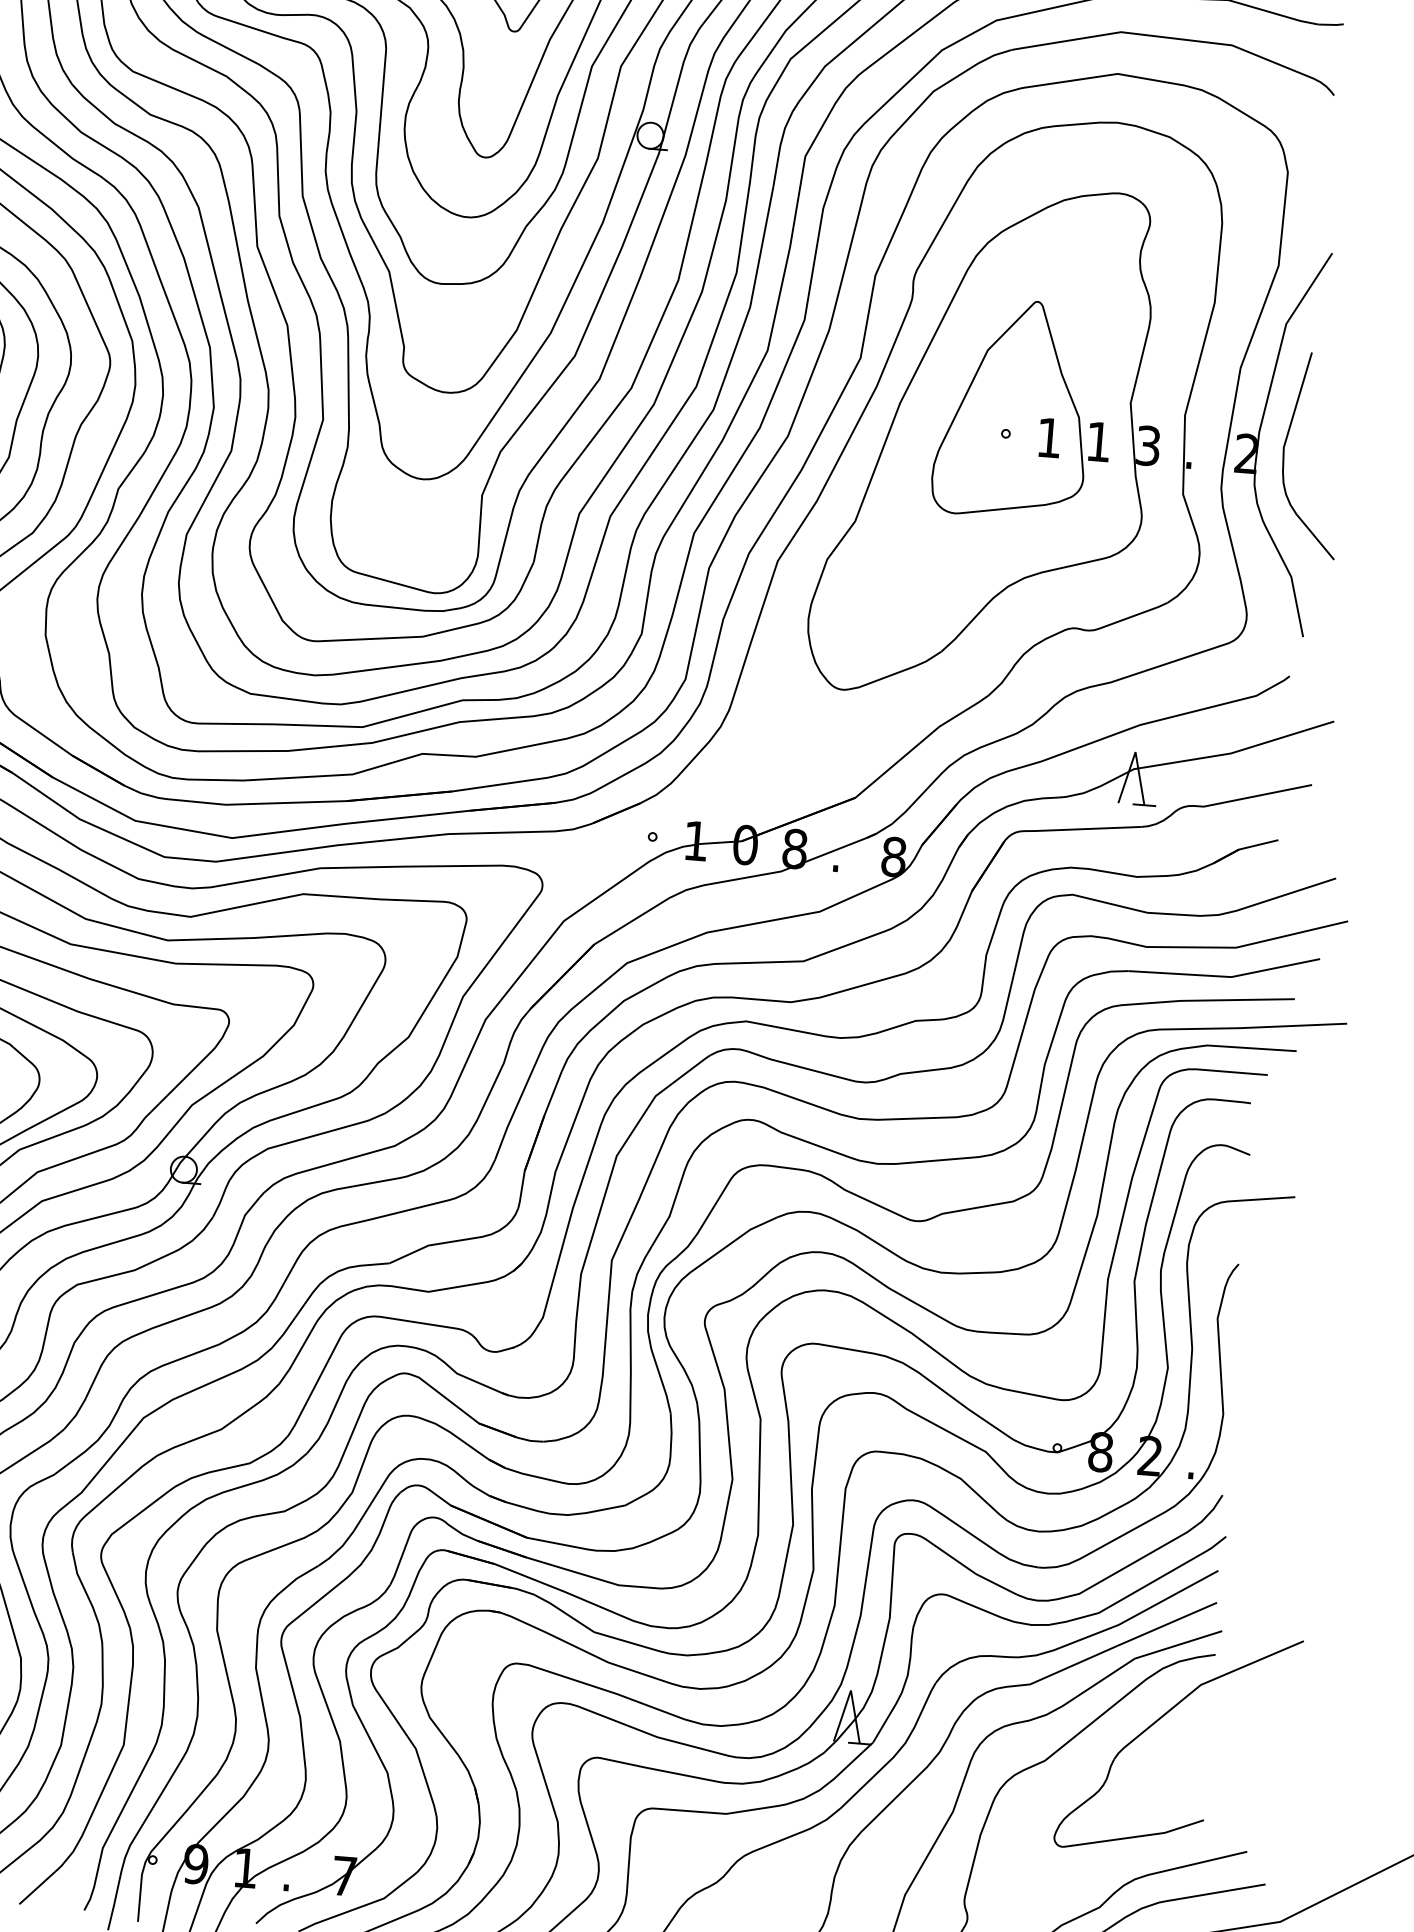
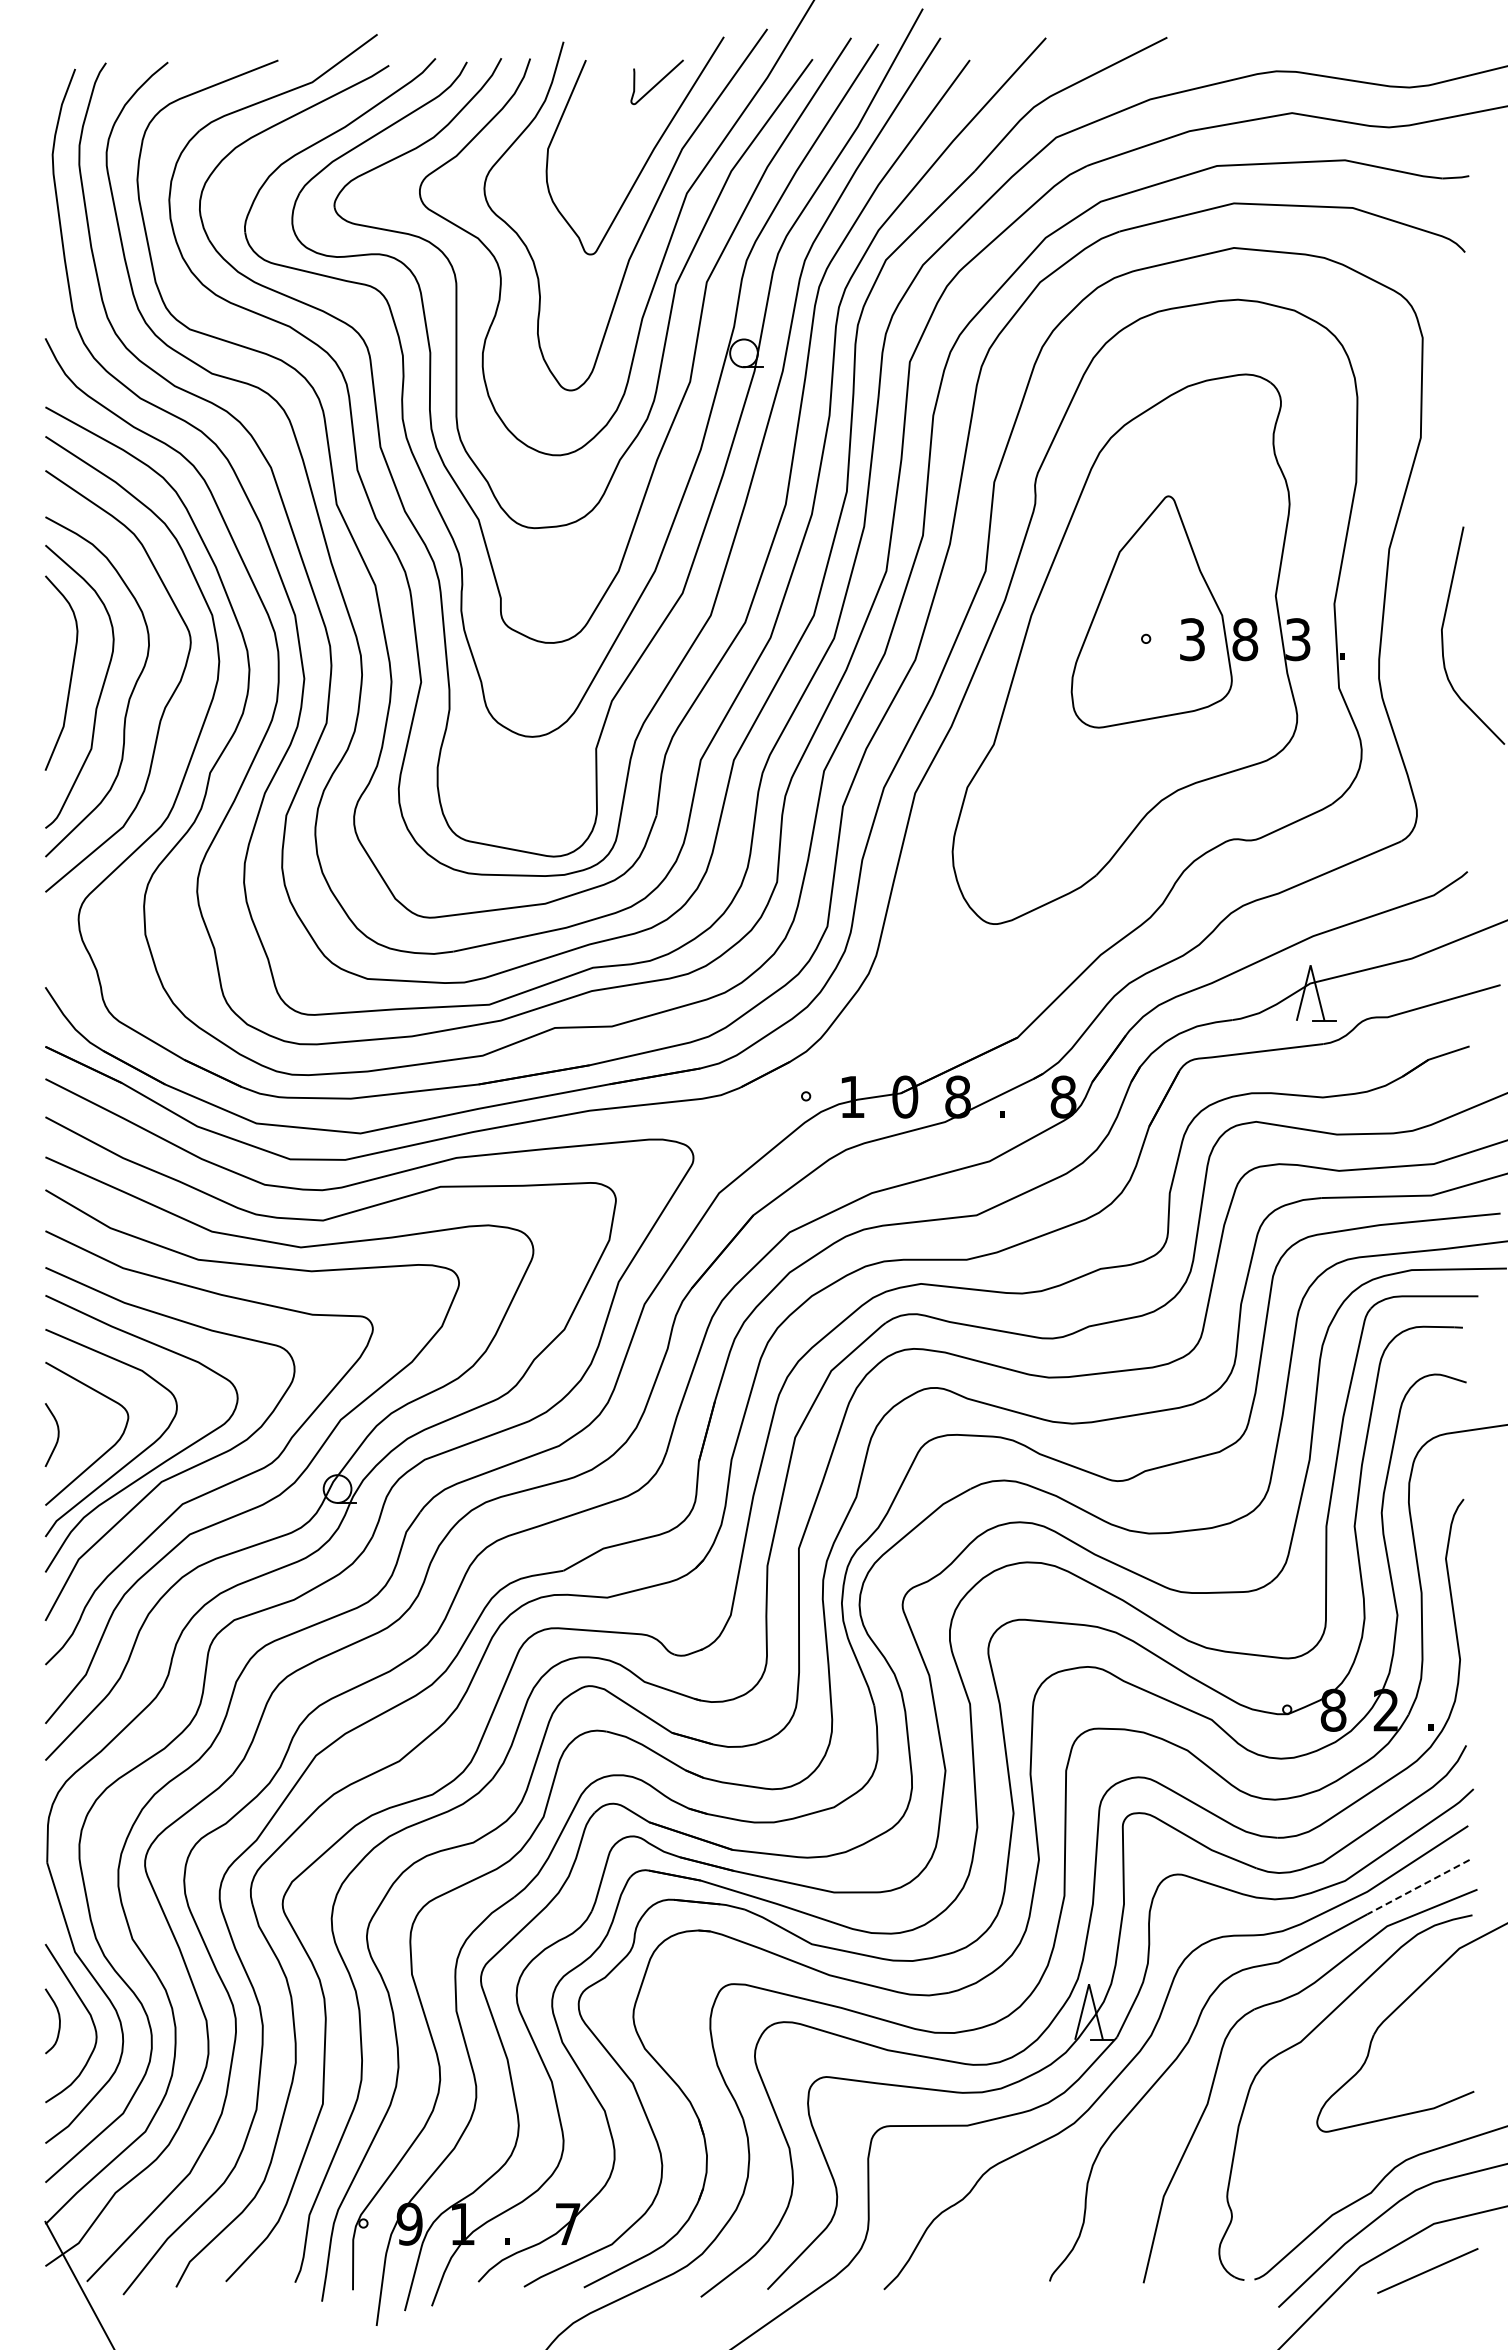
text: (1049, 437) -> (1192, 639), 1 -> 3
part: (1259, 440) -> (1415, 624), removed
text: (1099, 441) -> (1245, 639), 1 -> 8
line: (1167, 1624) -> (1418, 1887), solid -> dashed

